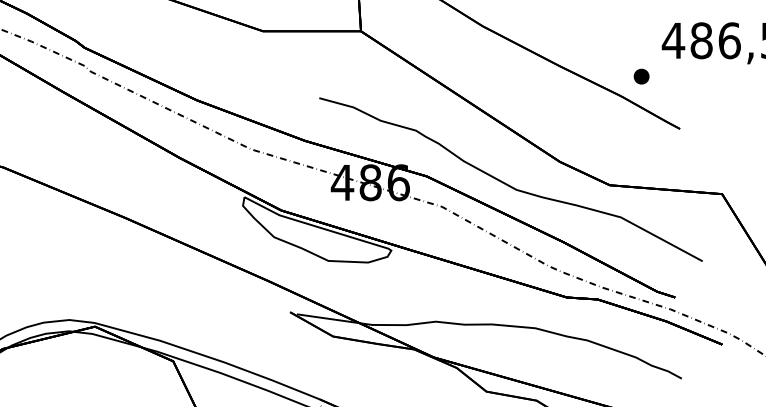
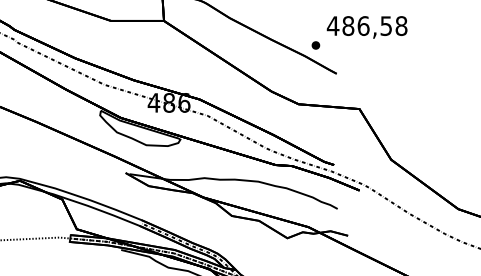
curve: (509, 183) -> (244, 103), removed

